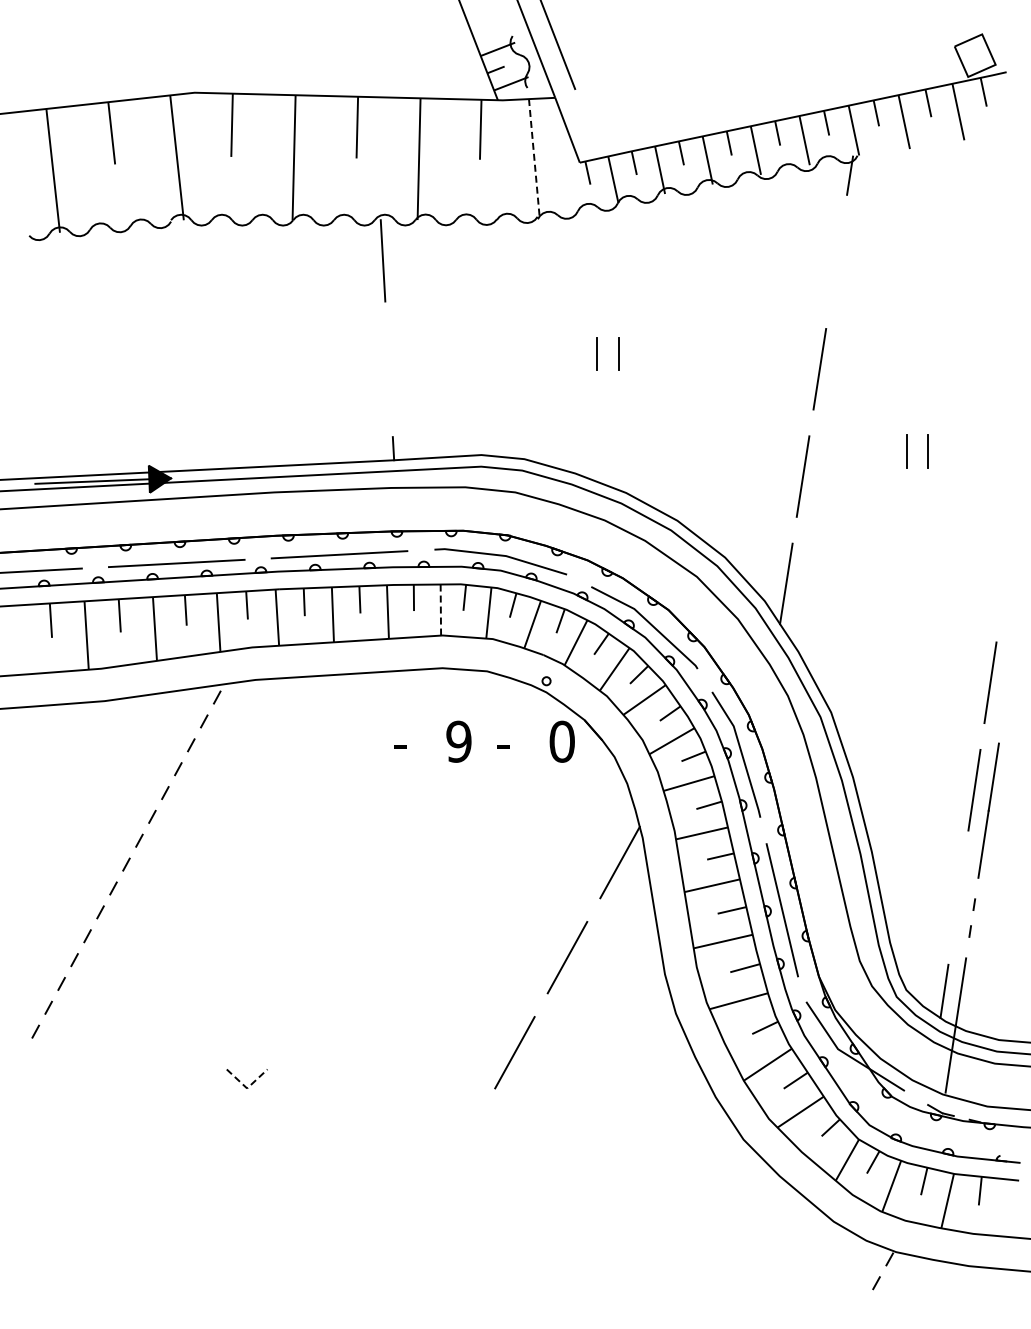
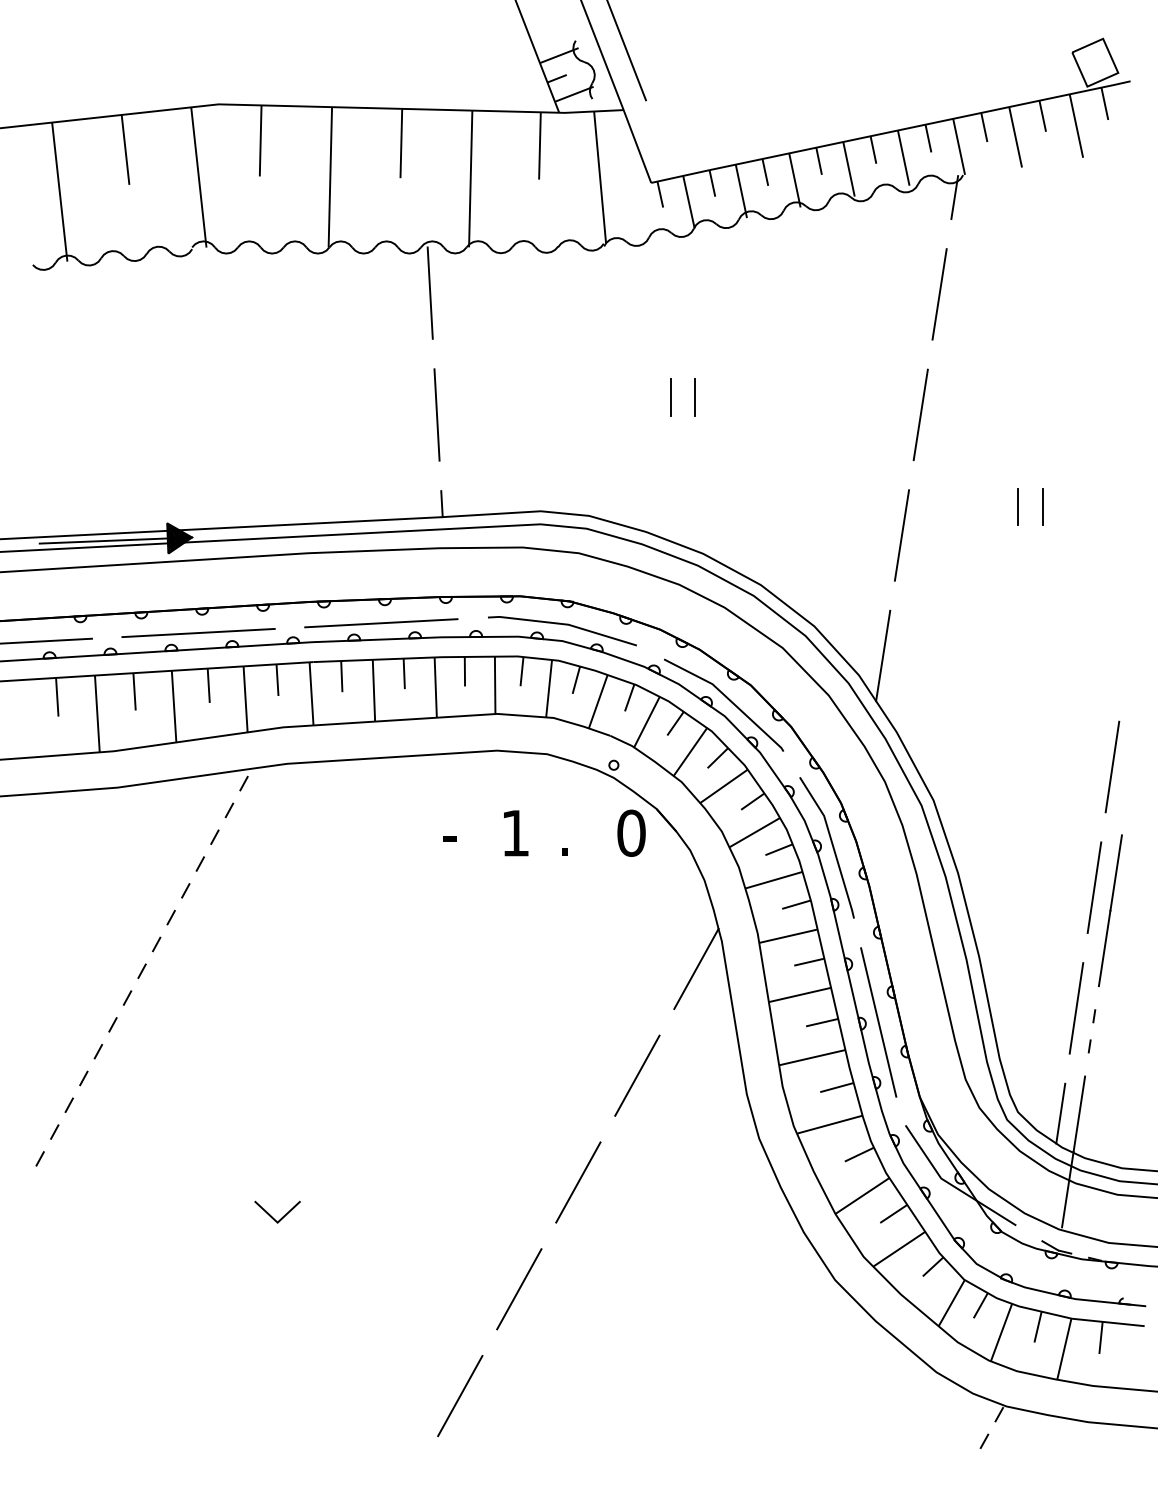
line: (534, 158) -> (600, 178), dashed -> solid
line: (836, 261) -> (939, 293), added
line: (388, 369) -> (436, 415), added
line: (440, 610) -> (494, 685), dashed -> solid
text: (458, 741) -> (514, 832), 9 -> 1
text: (503, 753) -> (565, 846), - -> .
line: (958, 897) -> (1076, 1008), added
line: (247, 1088) -> (278, 1222), dashed -> solid
line: (462, 1147) -> (519, 1288), added
line: (409, 1242) -> (459, 1395), added

